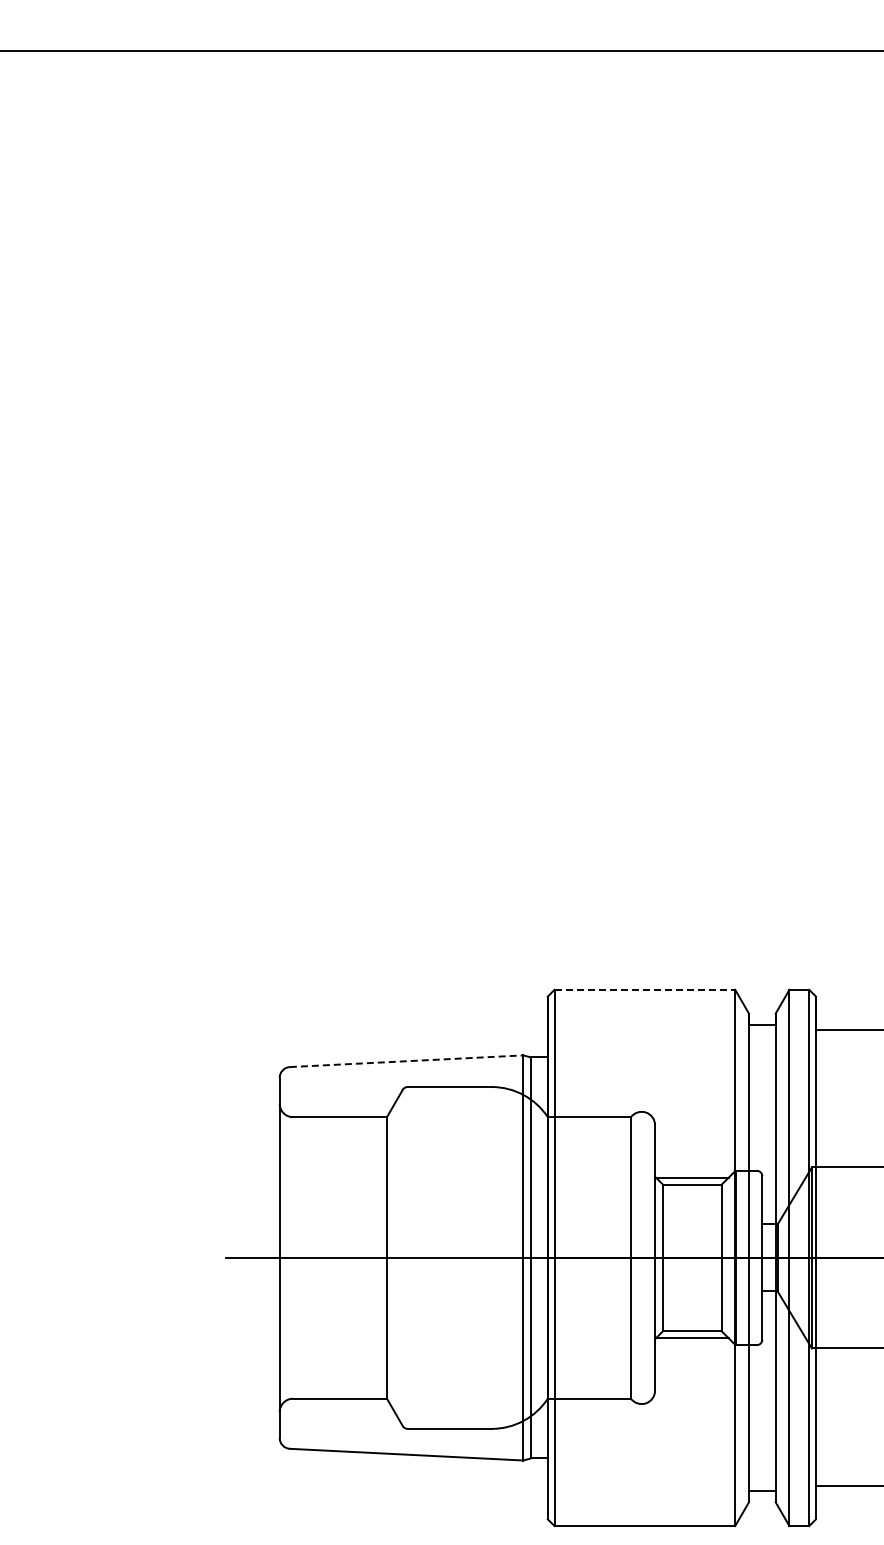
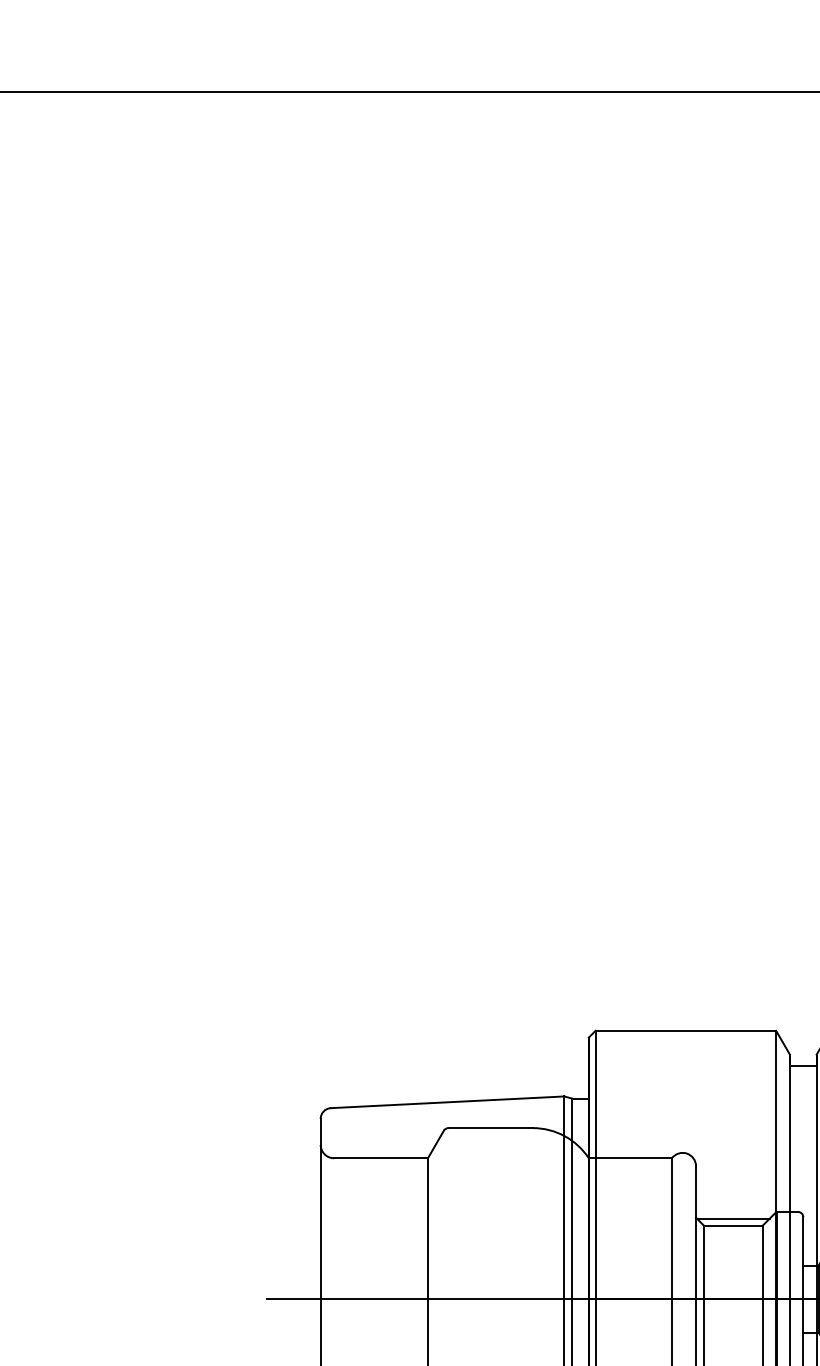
line: (645, 989) -> (686, 1030), dashed -> solid
line: (406, 1061) -> (447, 1102), dashed -> solid

